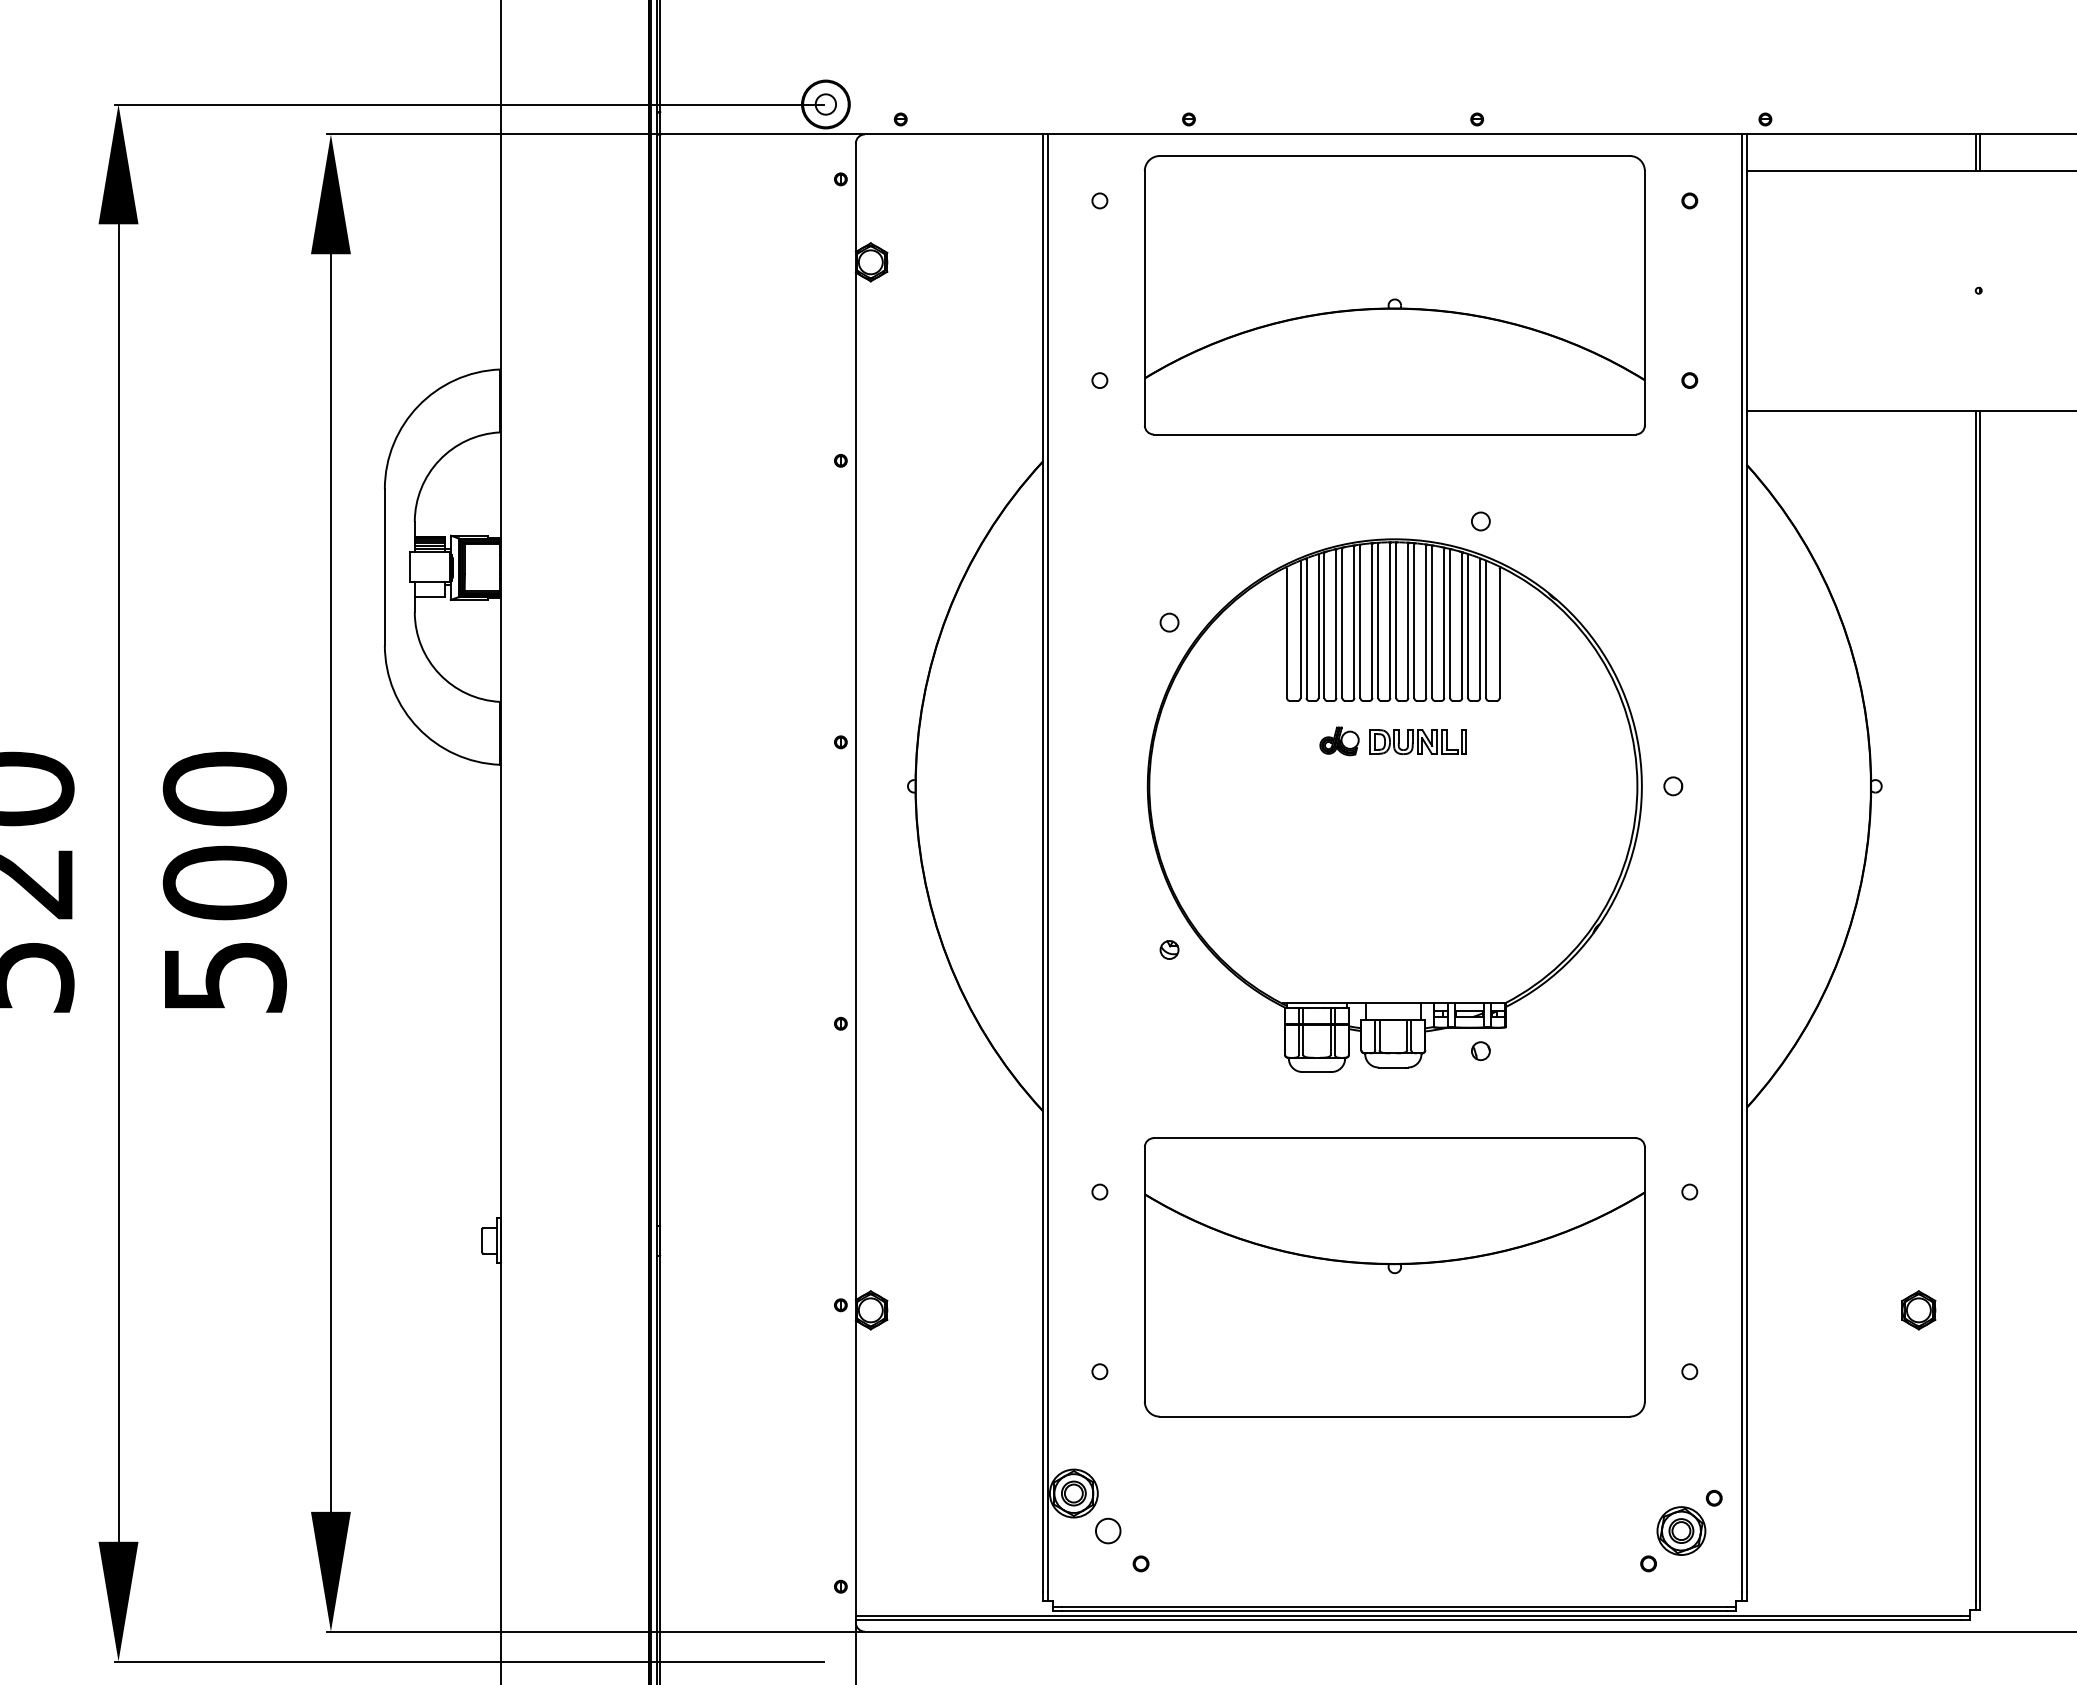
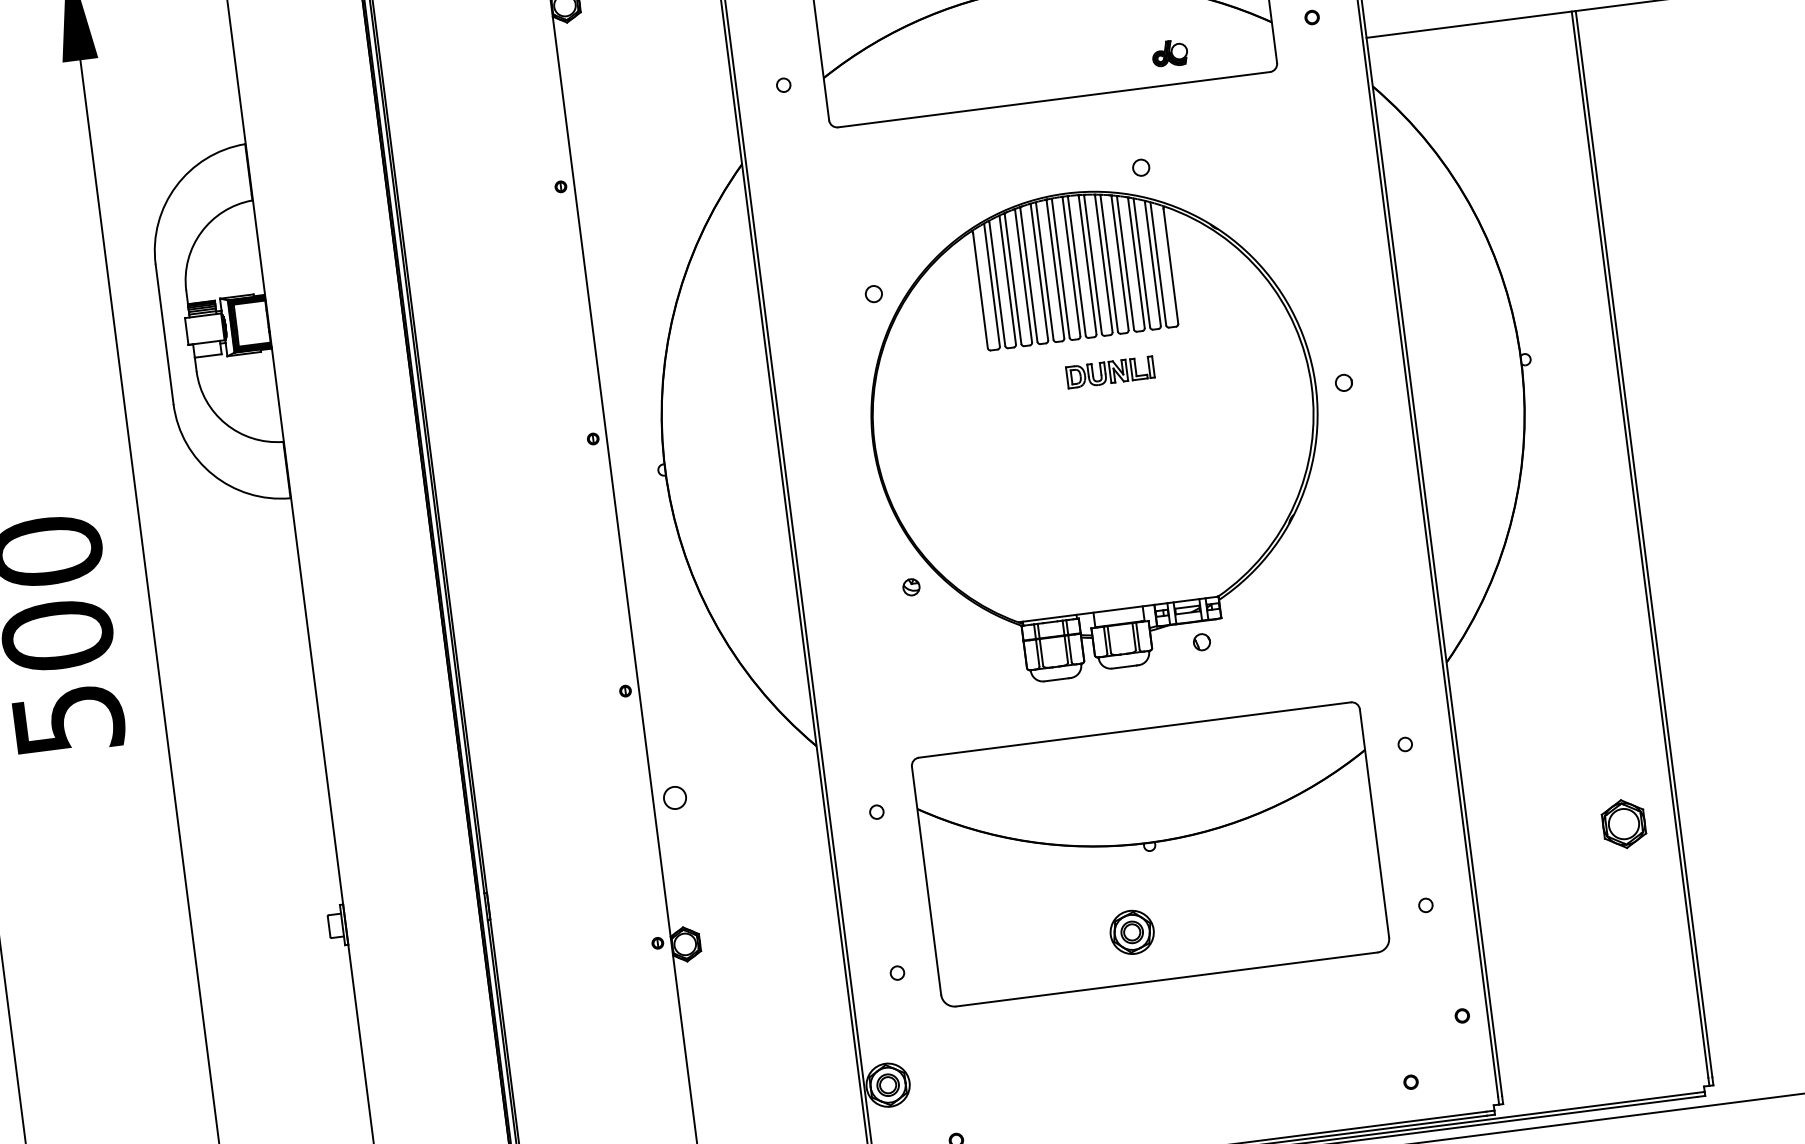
part: (1339, 741) -> (1169, 53), moved
part: (1918, 1310) -> (1623, 824), size x1.4
circle: (1108, 1530) -> (675, 797), moved
part: (1681, 1530) -> (1132, 931), moved

